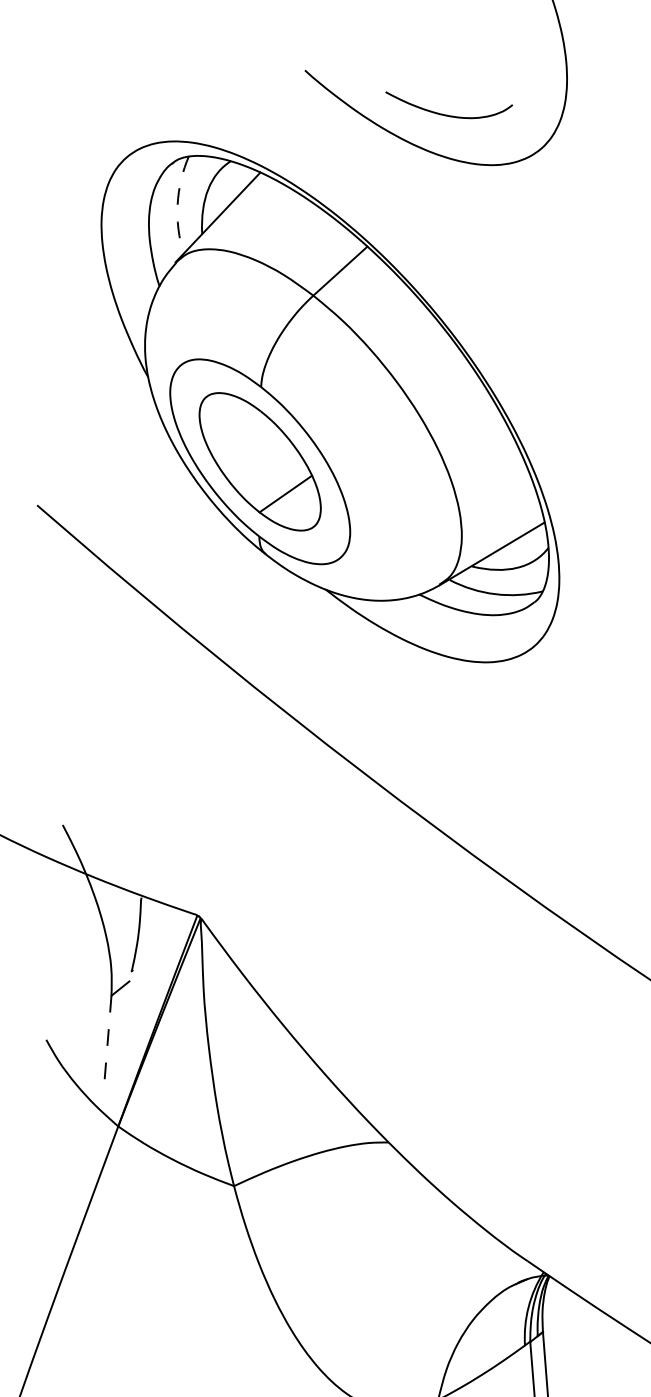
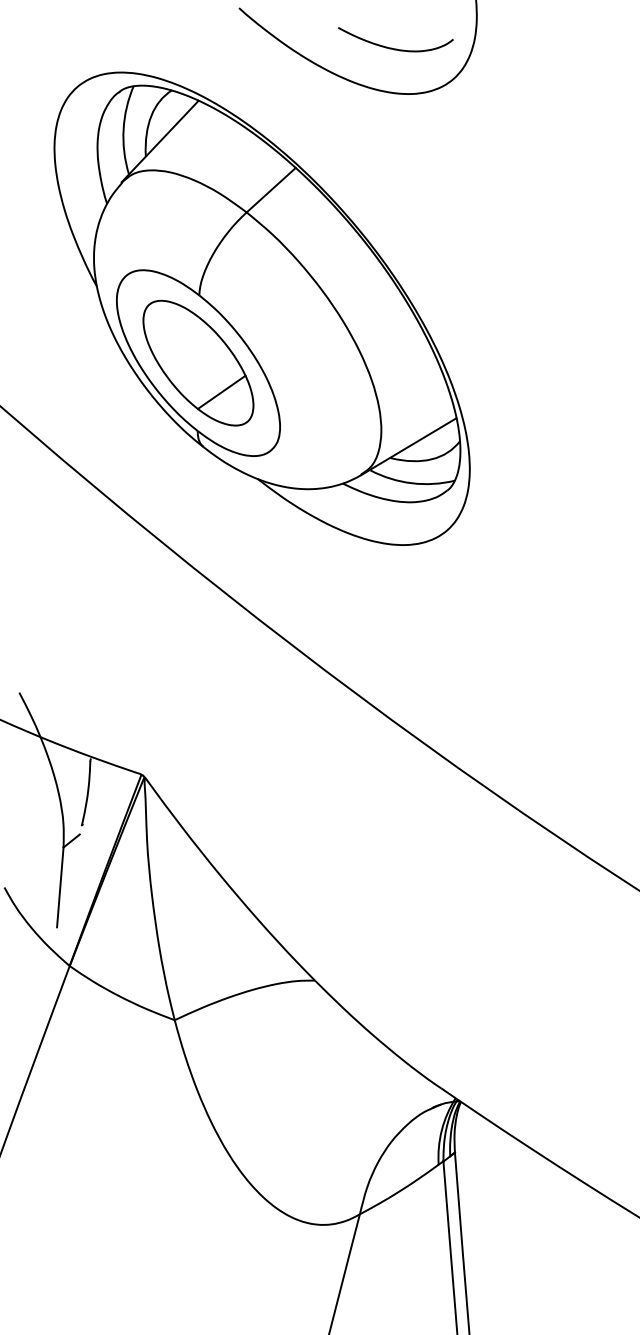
curve: (444, 113) -> (391, 47), moved
arc: (177, 204) -> (123, 129), dashed -> solid
line: (108, 1039) -> (60, 887), dashed -> solid

